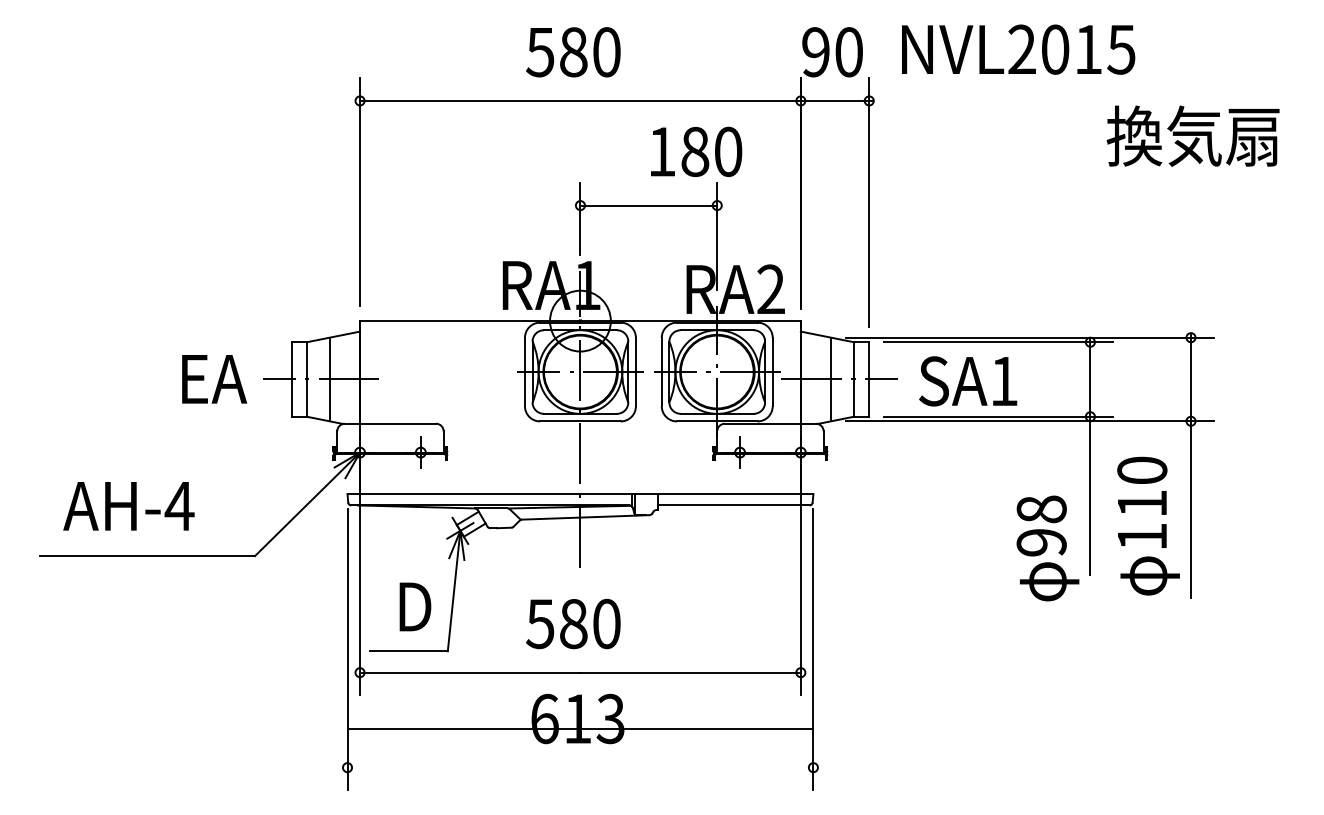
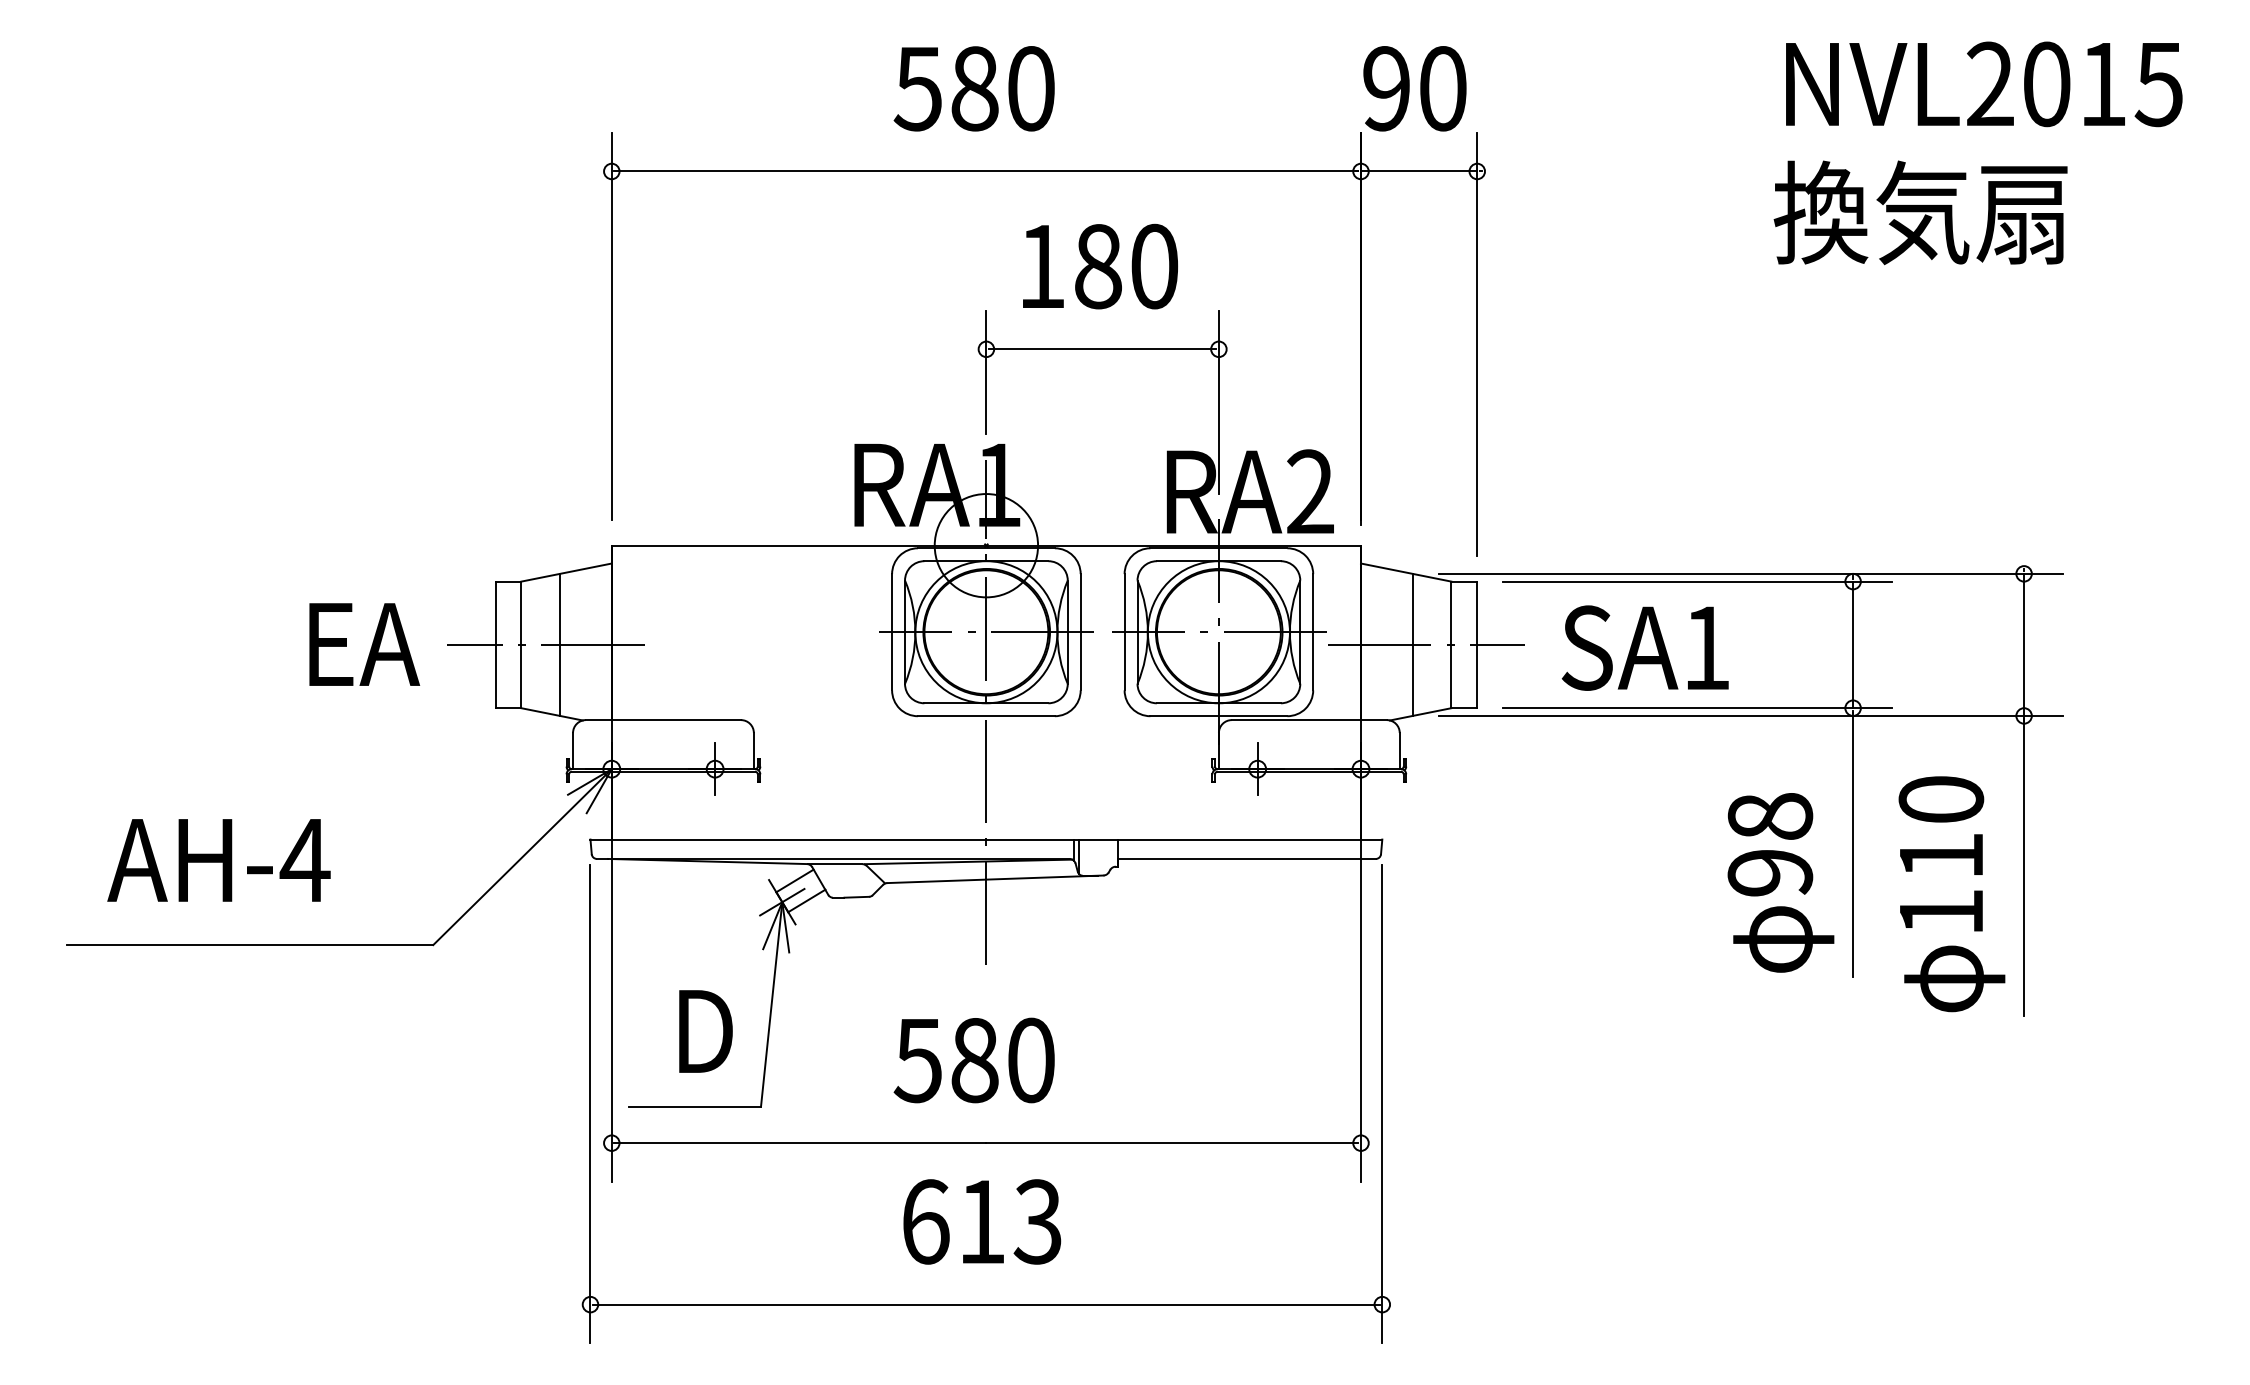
text: (1018, 49) -> (1984, 84), moved
text: (1192, 135) -> (1919, 211), moved
text: (696, 151) -> (1100, 265), moved
text: (1047, 548) -> (1780, 882), moved
line: (580, 728) -> (986, 1304), moved

